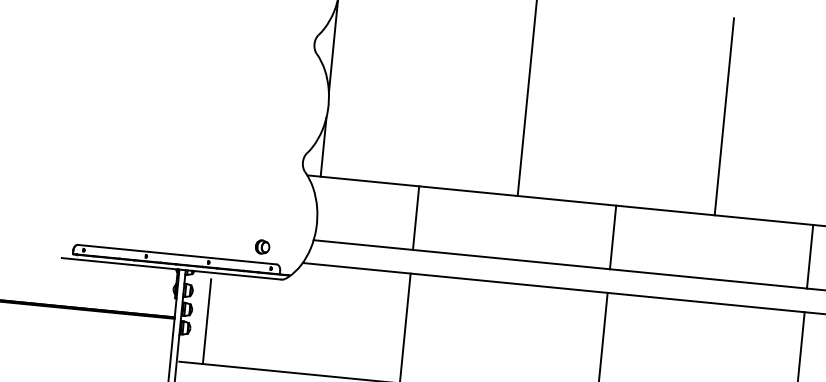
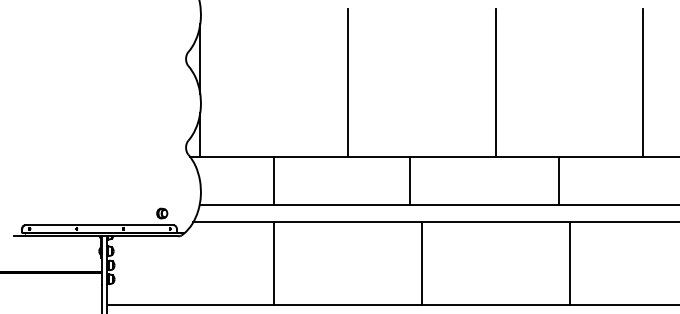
line: (612, 236) -> (409, 180), moved
line: (810, 256) -> (558, 180), moved
line: (207, 321) -> (126, 272), removed

